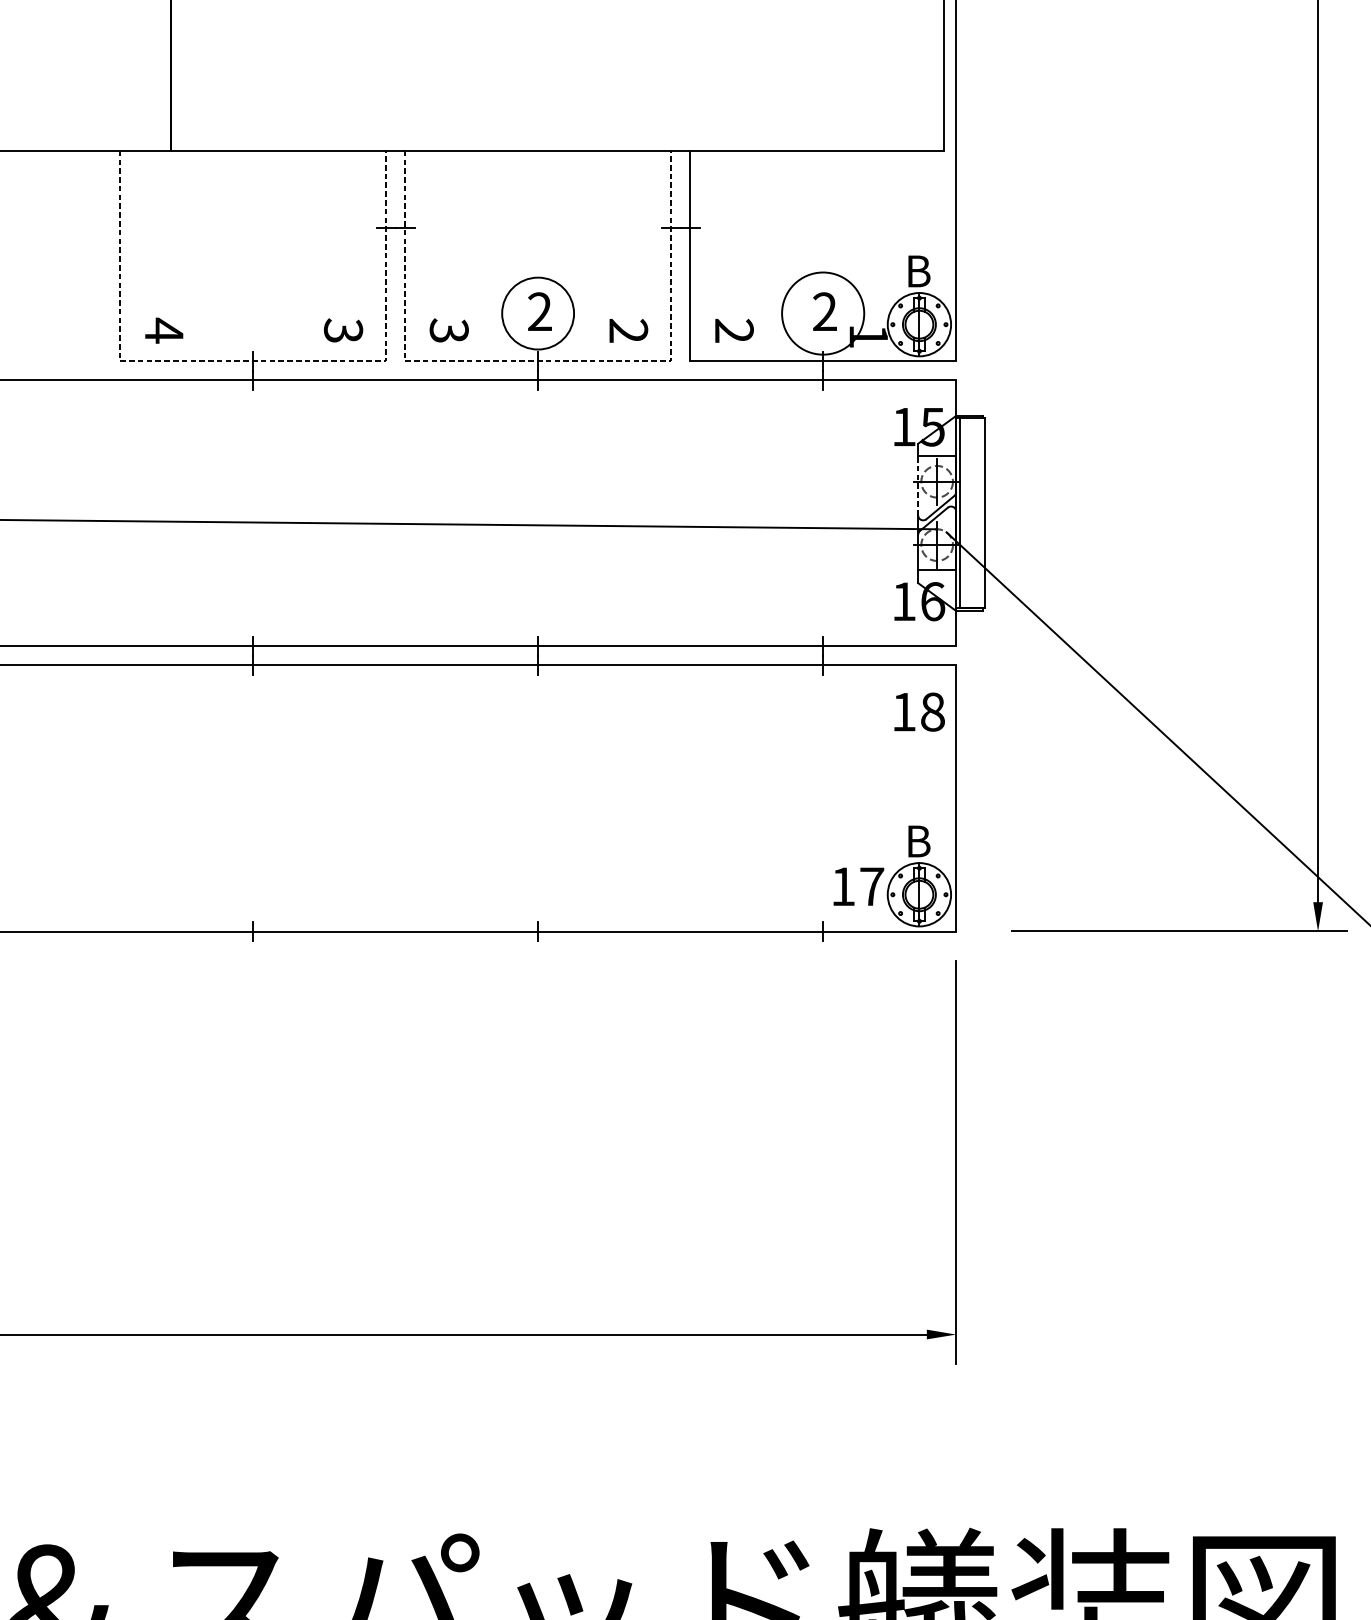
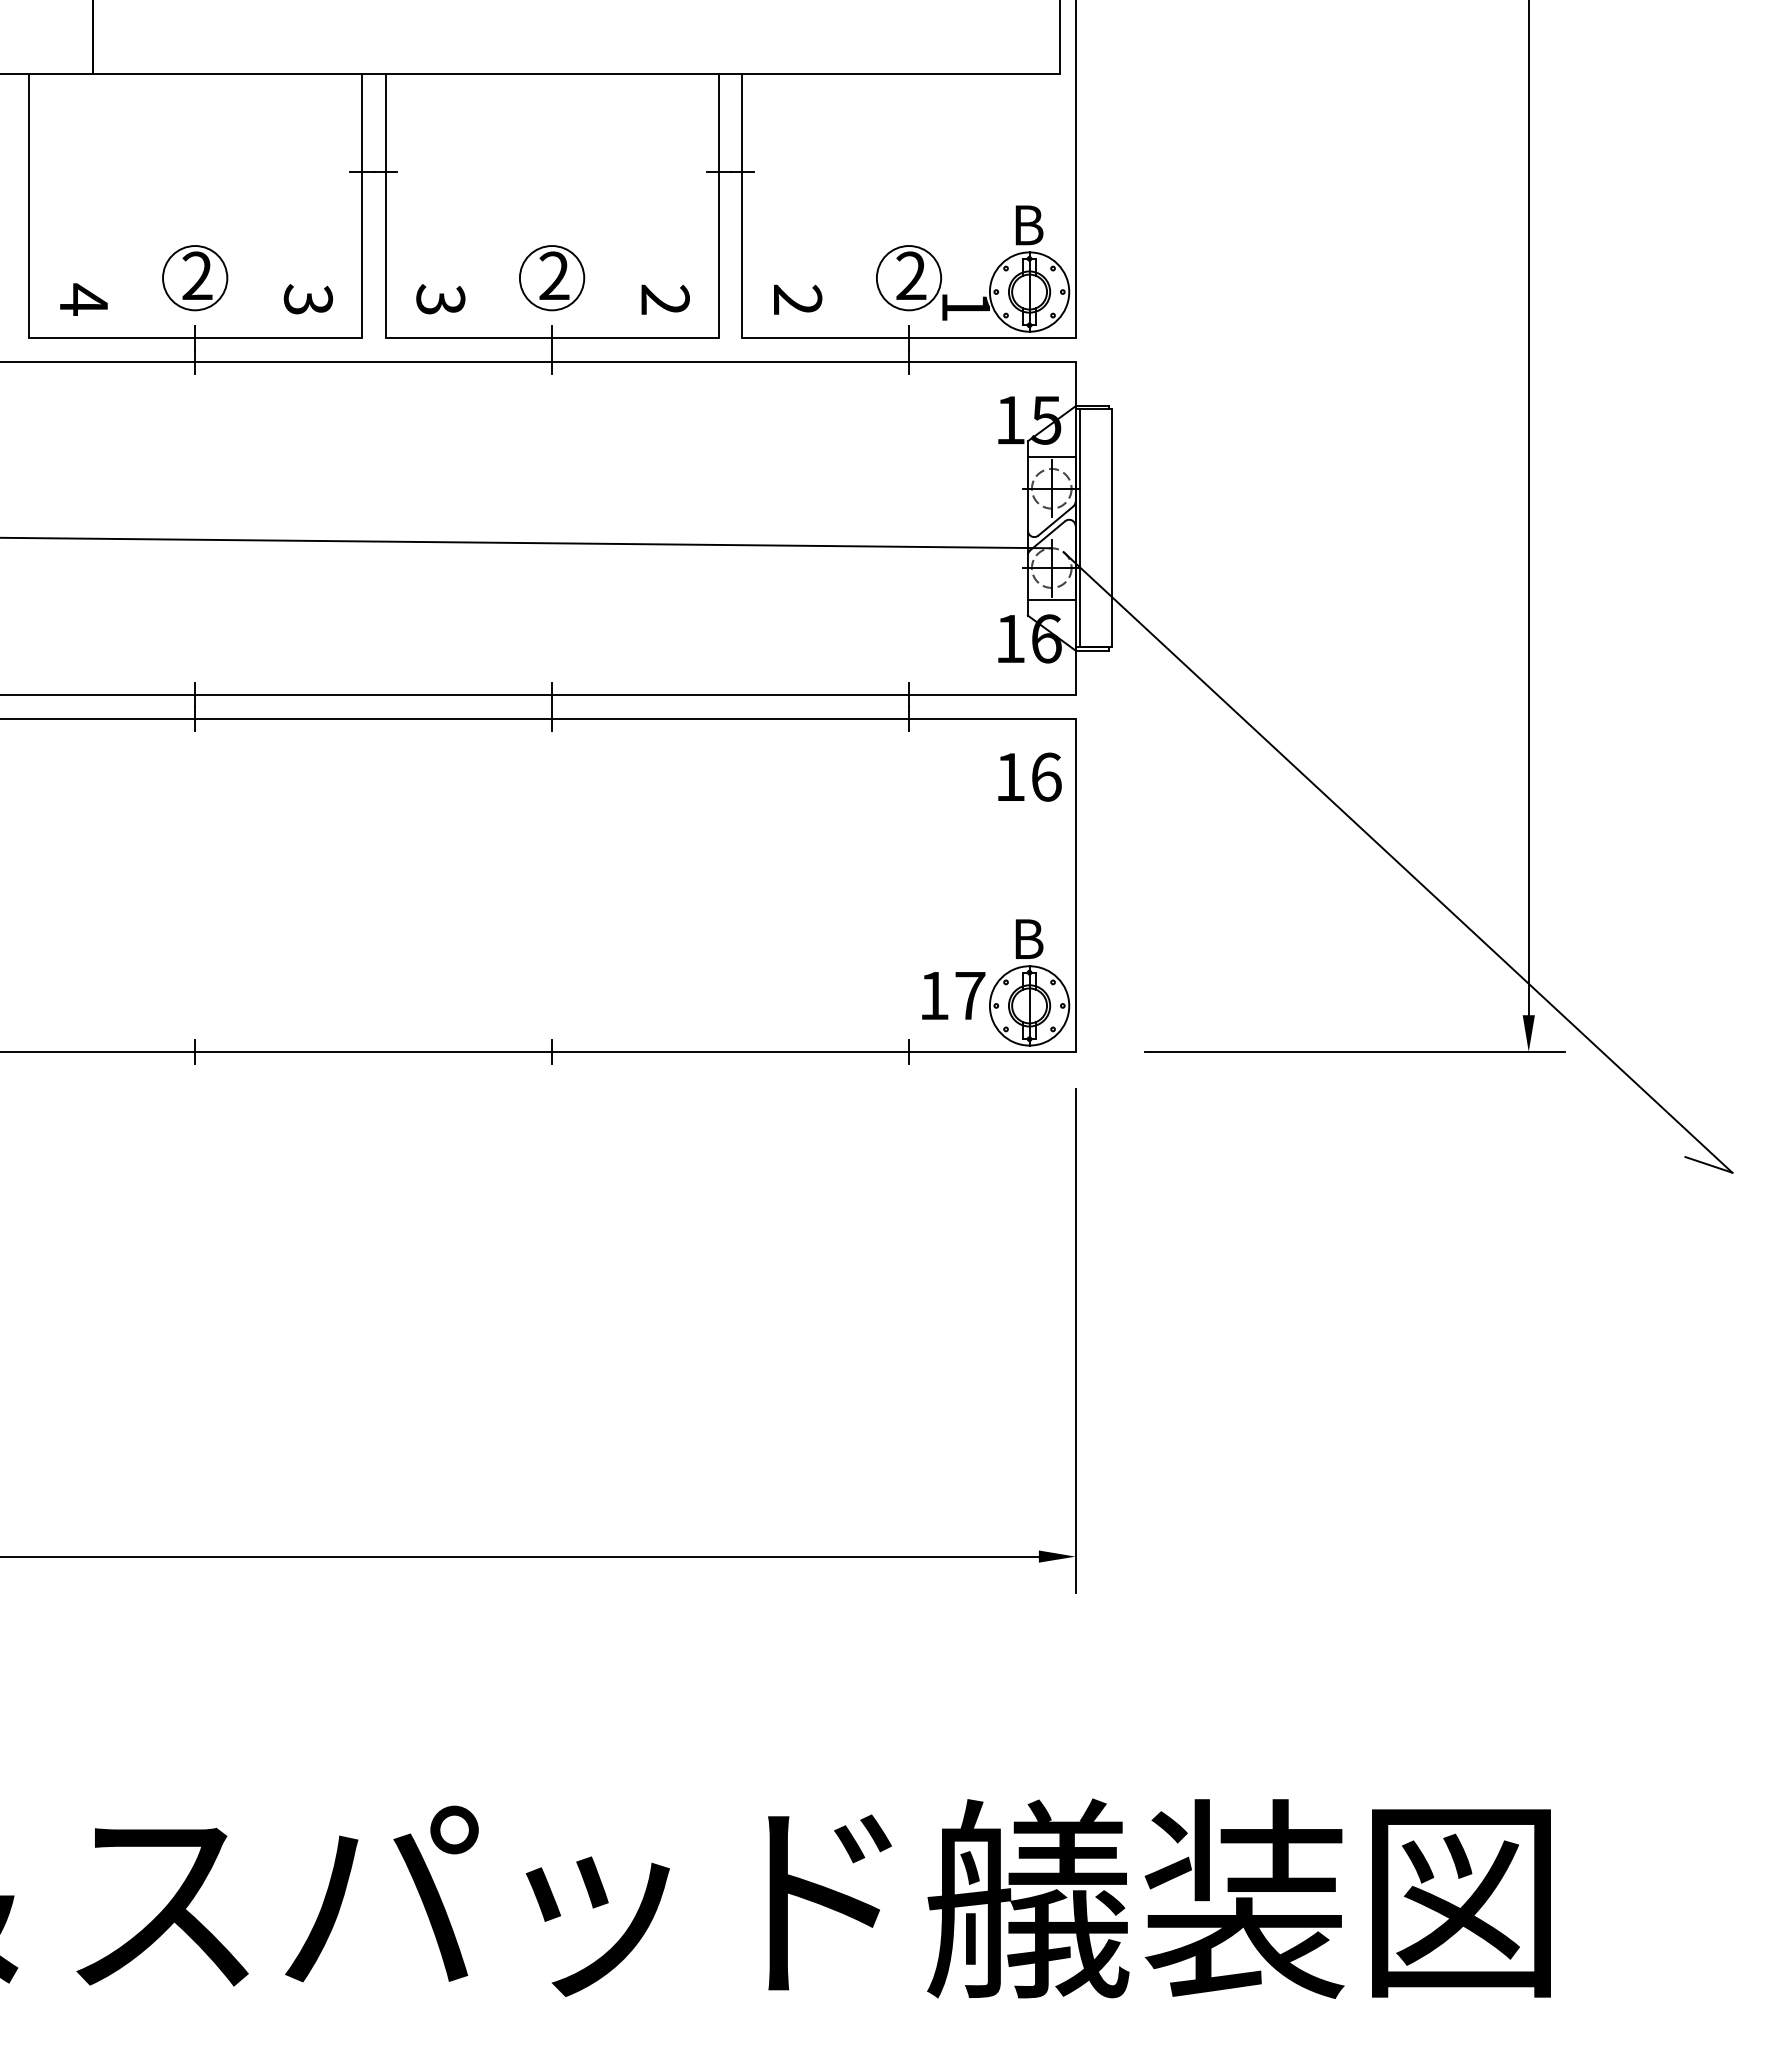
part: (253, 313) -> (195, 278), added
circle: (537, 313) -> (551, 278), size x0.71
circle: (822, 313) -> (908, 278), size x0.62
line: (253, 361) -> (195, 338), dashed -> solid
line: (538, 361) -> (552, 338), dashed -> solid
line: (917, 485) -> (1027, 493), dashed -> solid
text: (932, 711) -> (1046, 776), 18 -> 16

